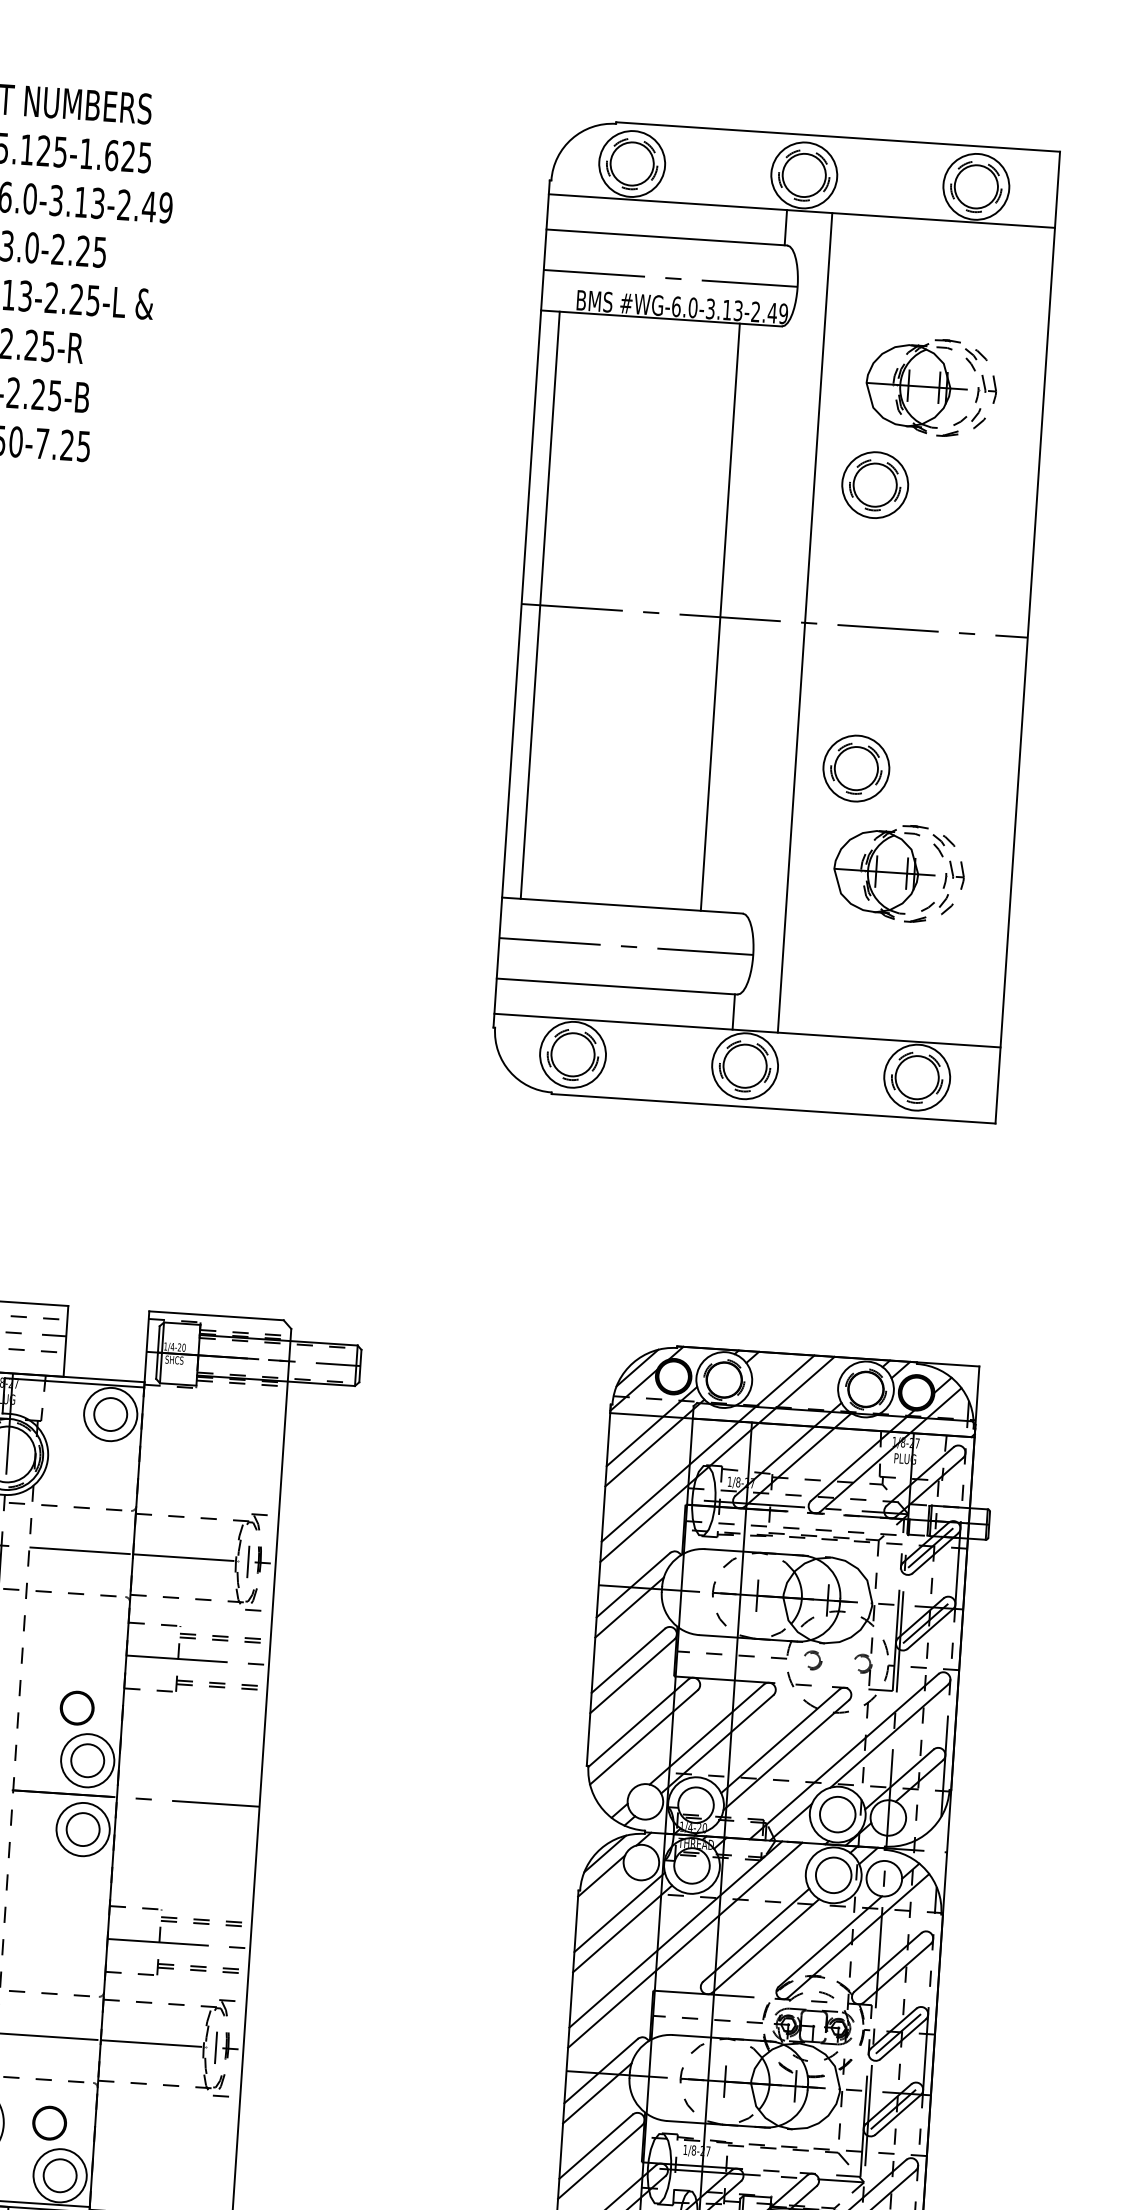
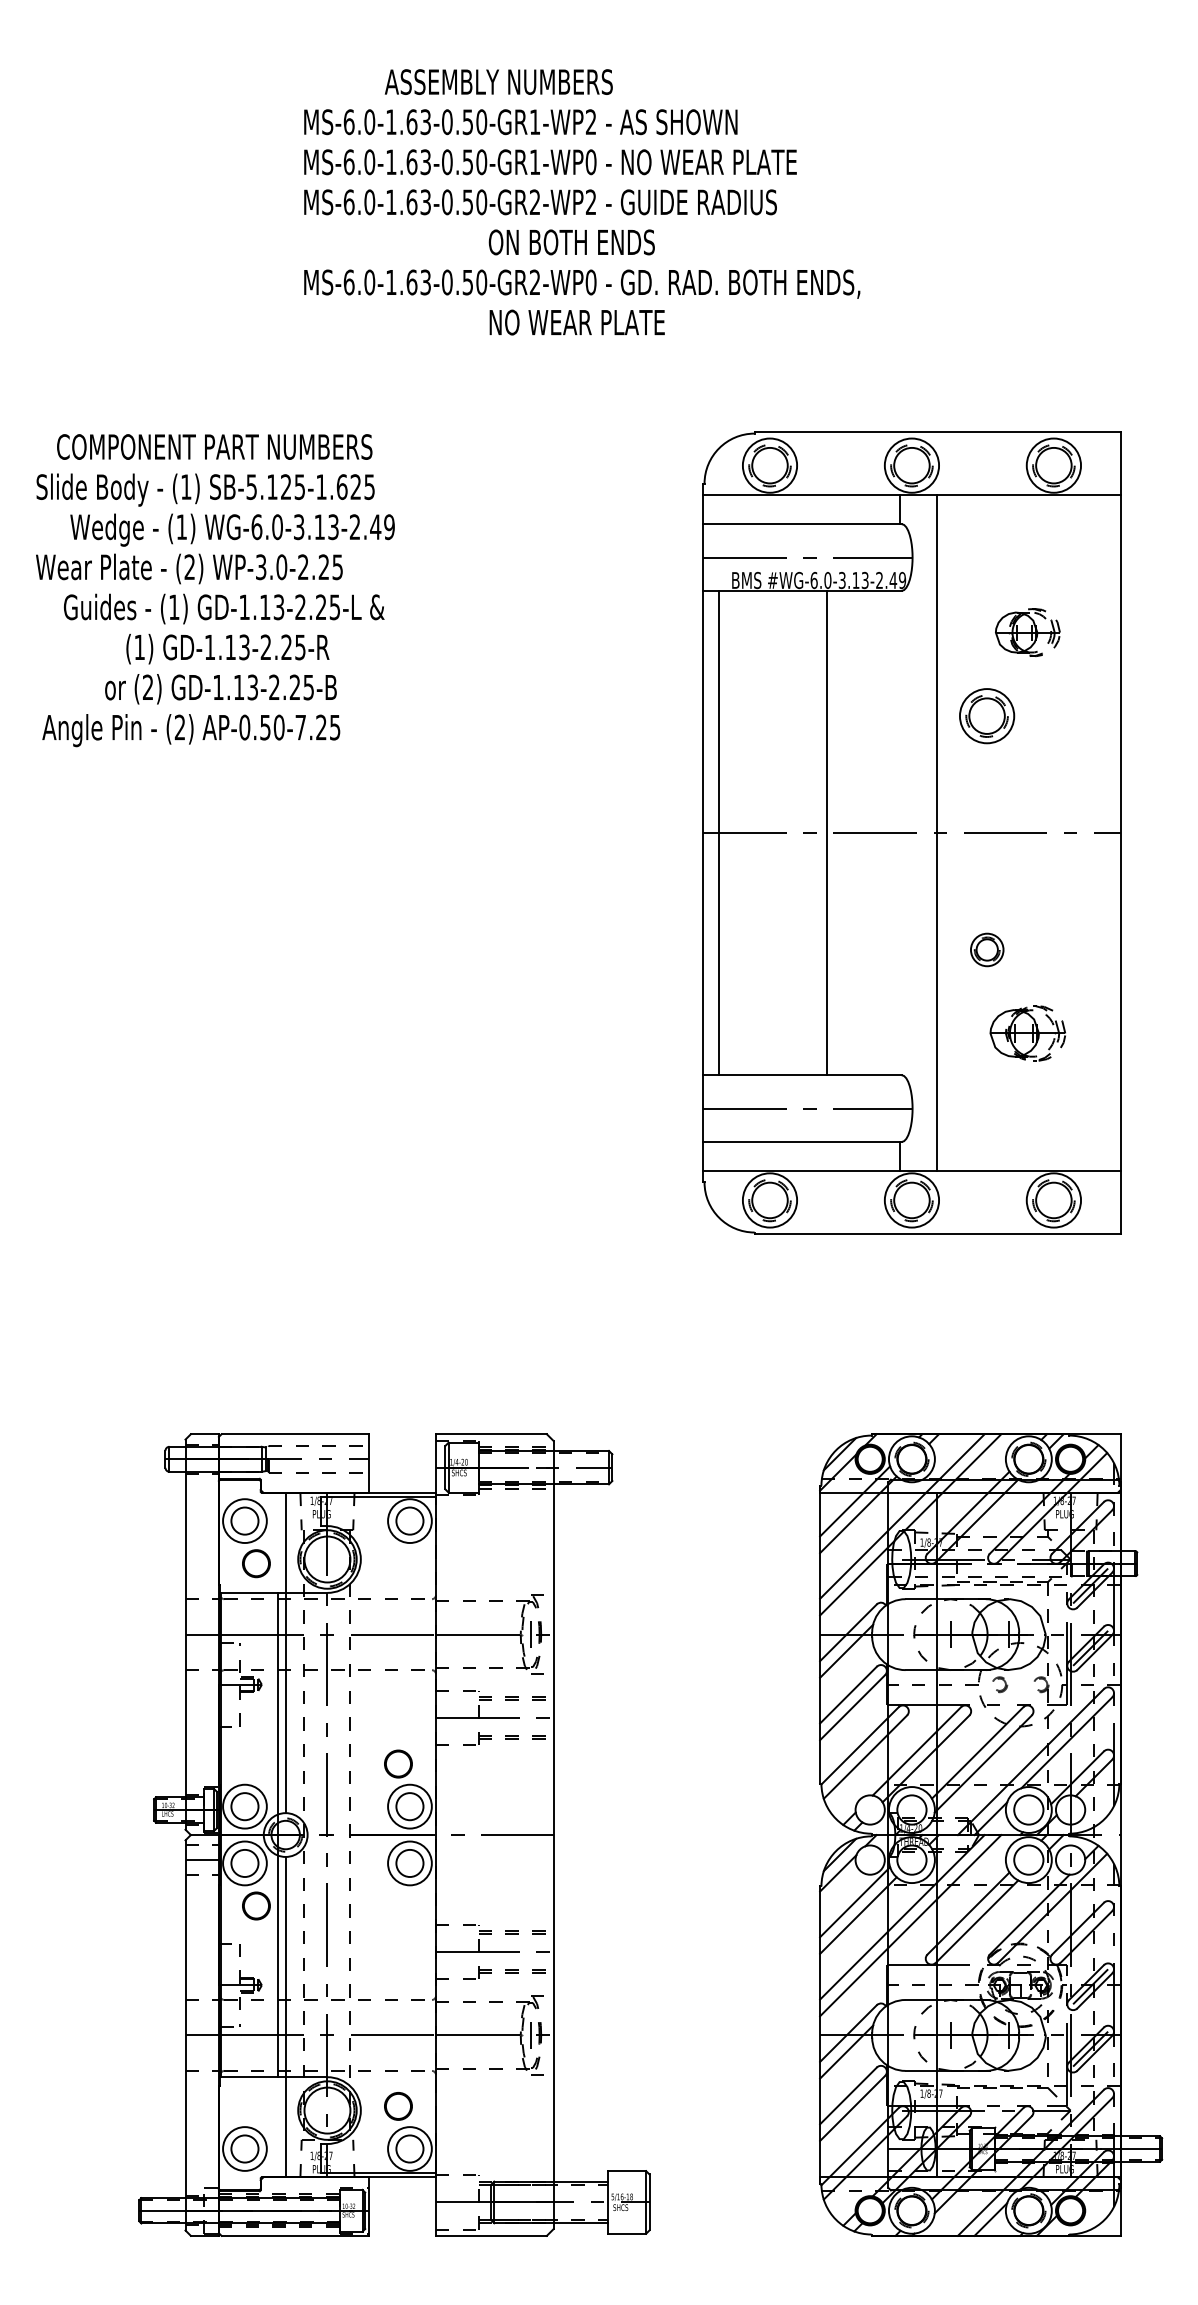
part: (930, 386) -> (1027, 632), size x0.6
line: (720, 616) -> (827, 832), moved
part: (856, 768) -> (987, 949), size x0.6
part: (898, 873) -> (1027, 1033), size x0.7

